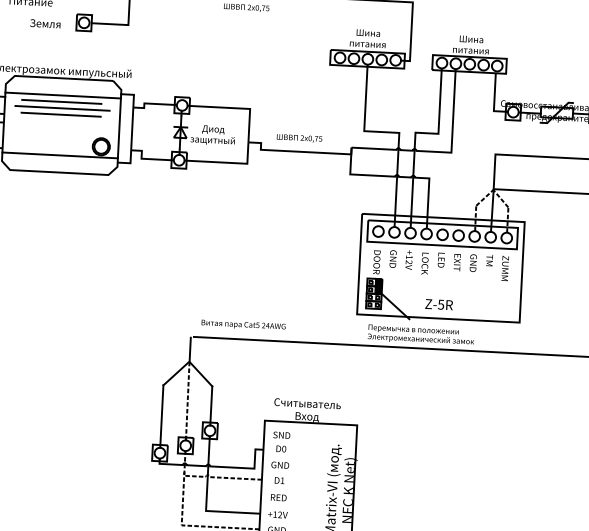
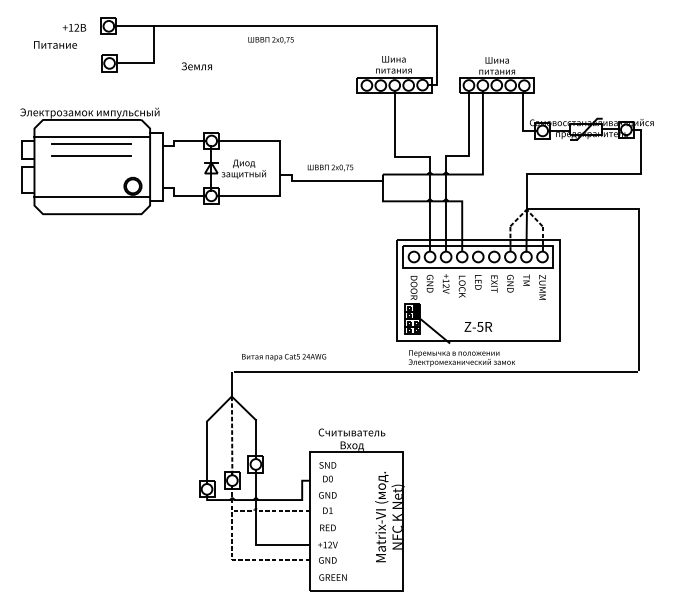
text: (45, 23) -> (196, 66), moved
line: (62, 107) -> (92, 149), removed

